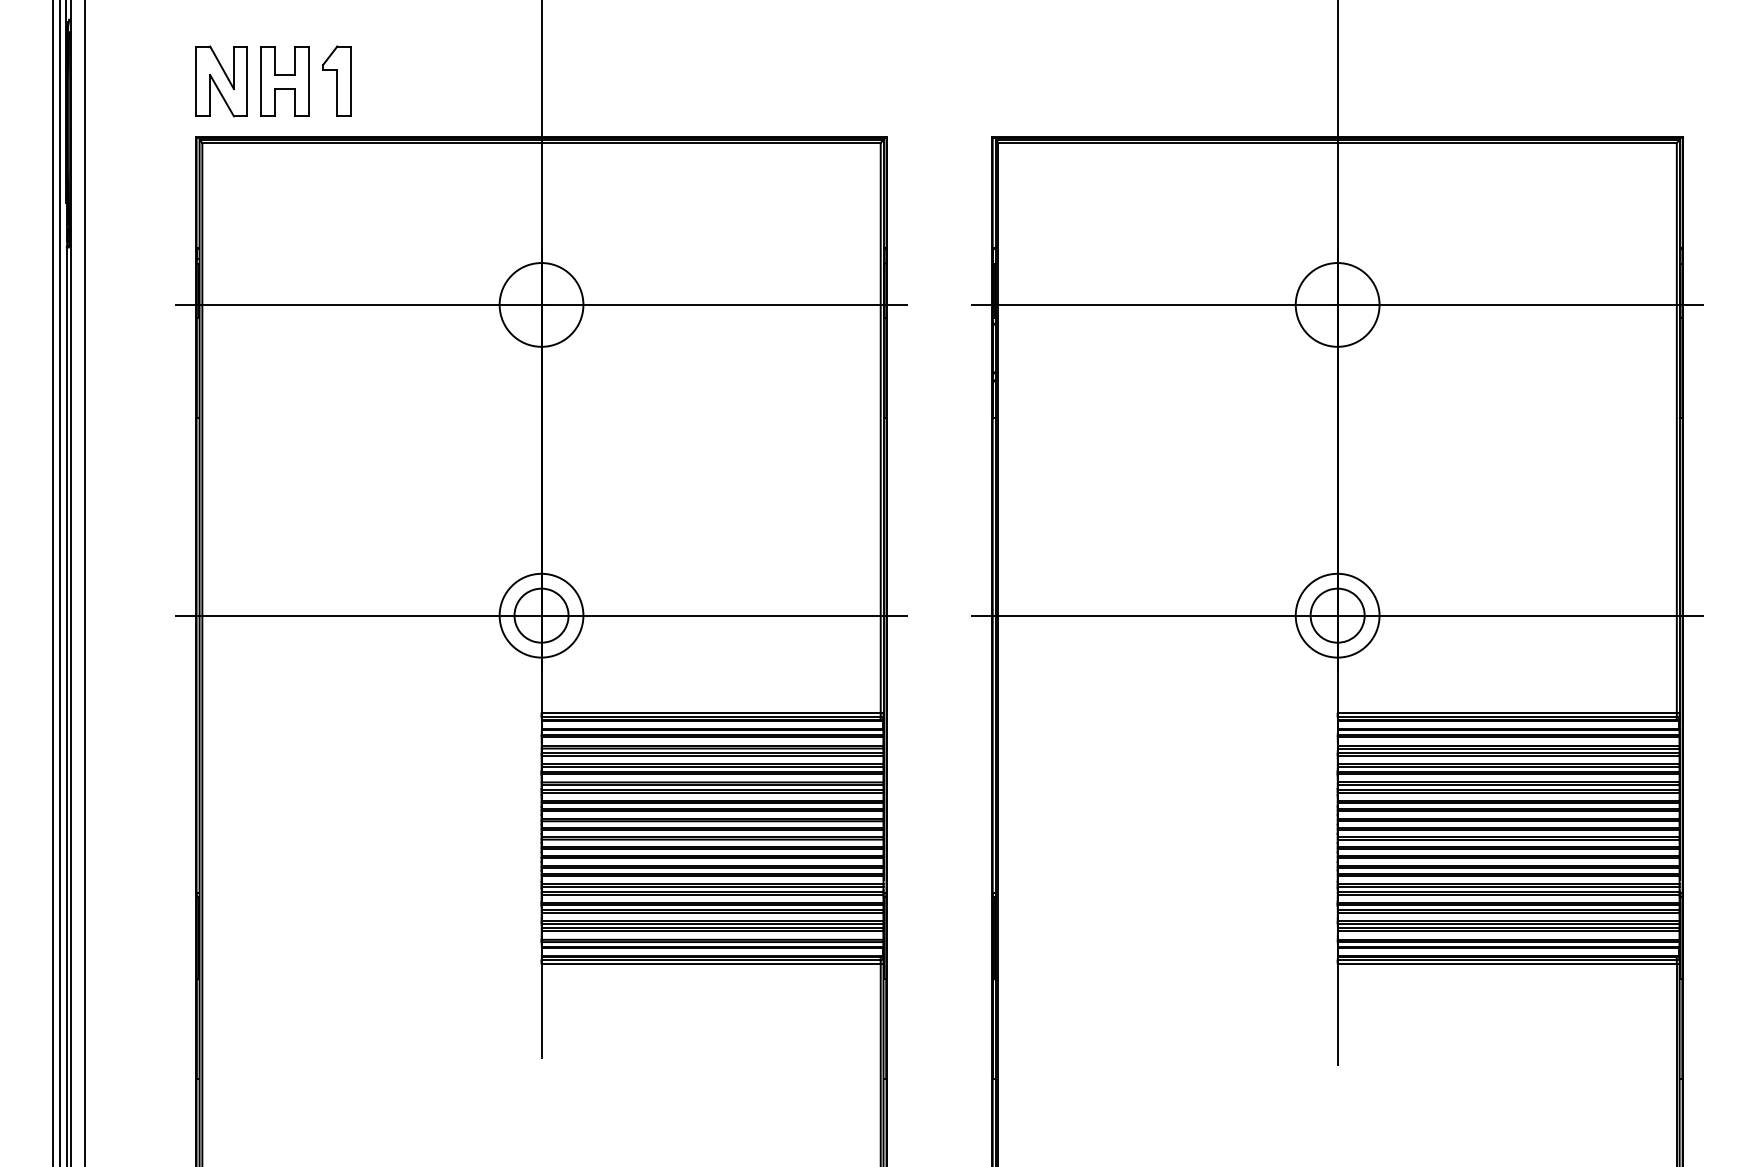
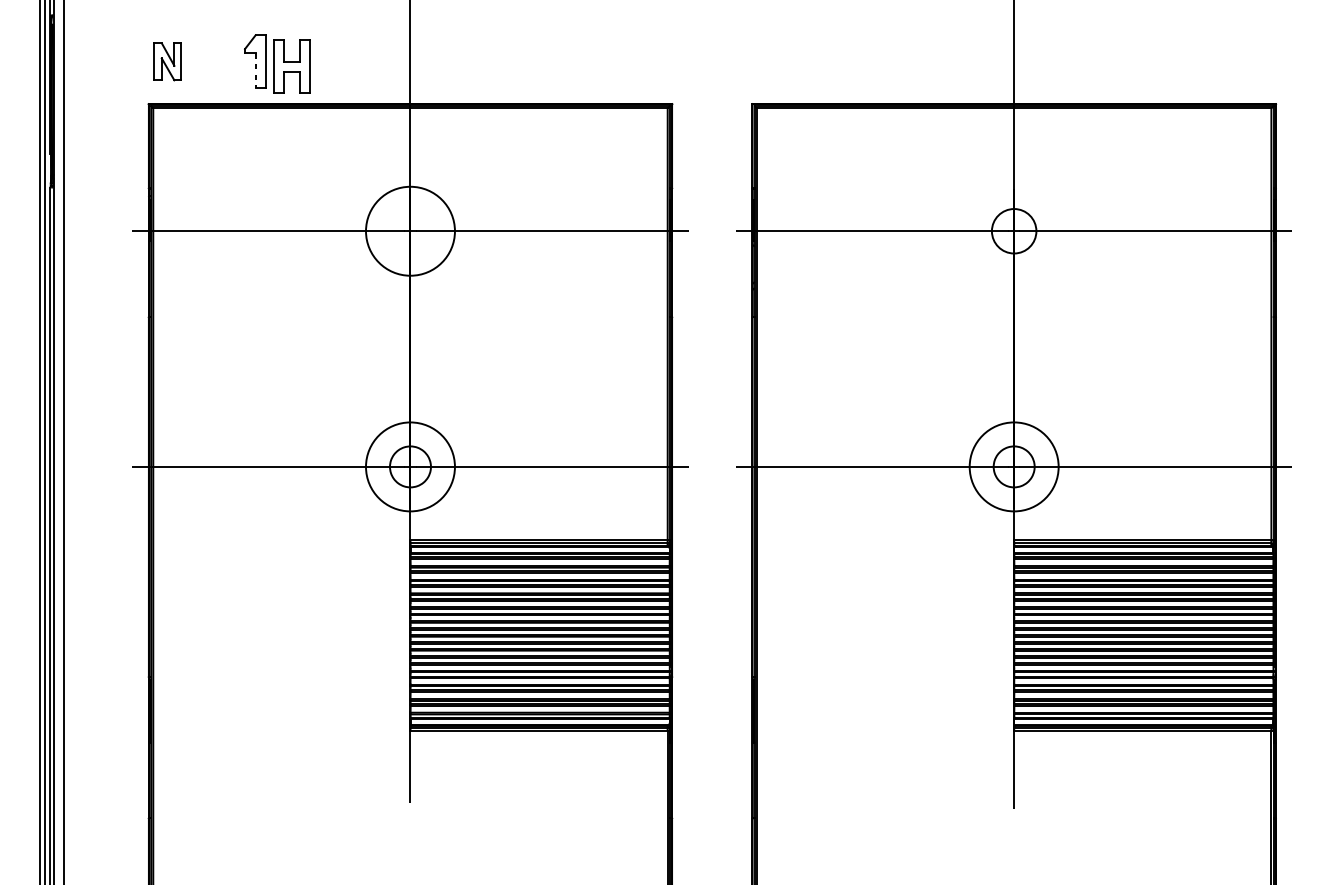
part: (221, 81) -> (167, 61), size x0.7
part: (284, 81) -> (291, 66), moved
line: (337, 93) -> (255, 70), solid -> dashed
circle: (541, 304) -> (410, 230), size x1.4
circle: (1337, 304) -> (1014, 230), size x0.7
circle: (541, 615) -> (410, 466), size x1.4
circle: (1337, 615) -> (1014, 466), size x1.4

